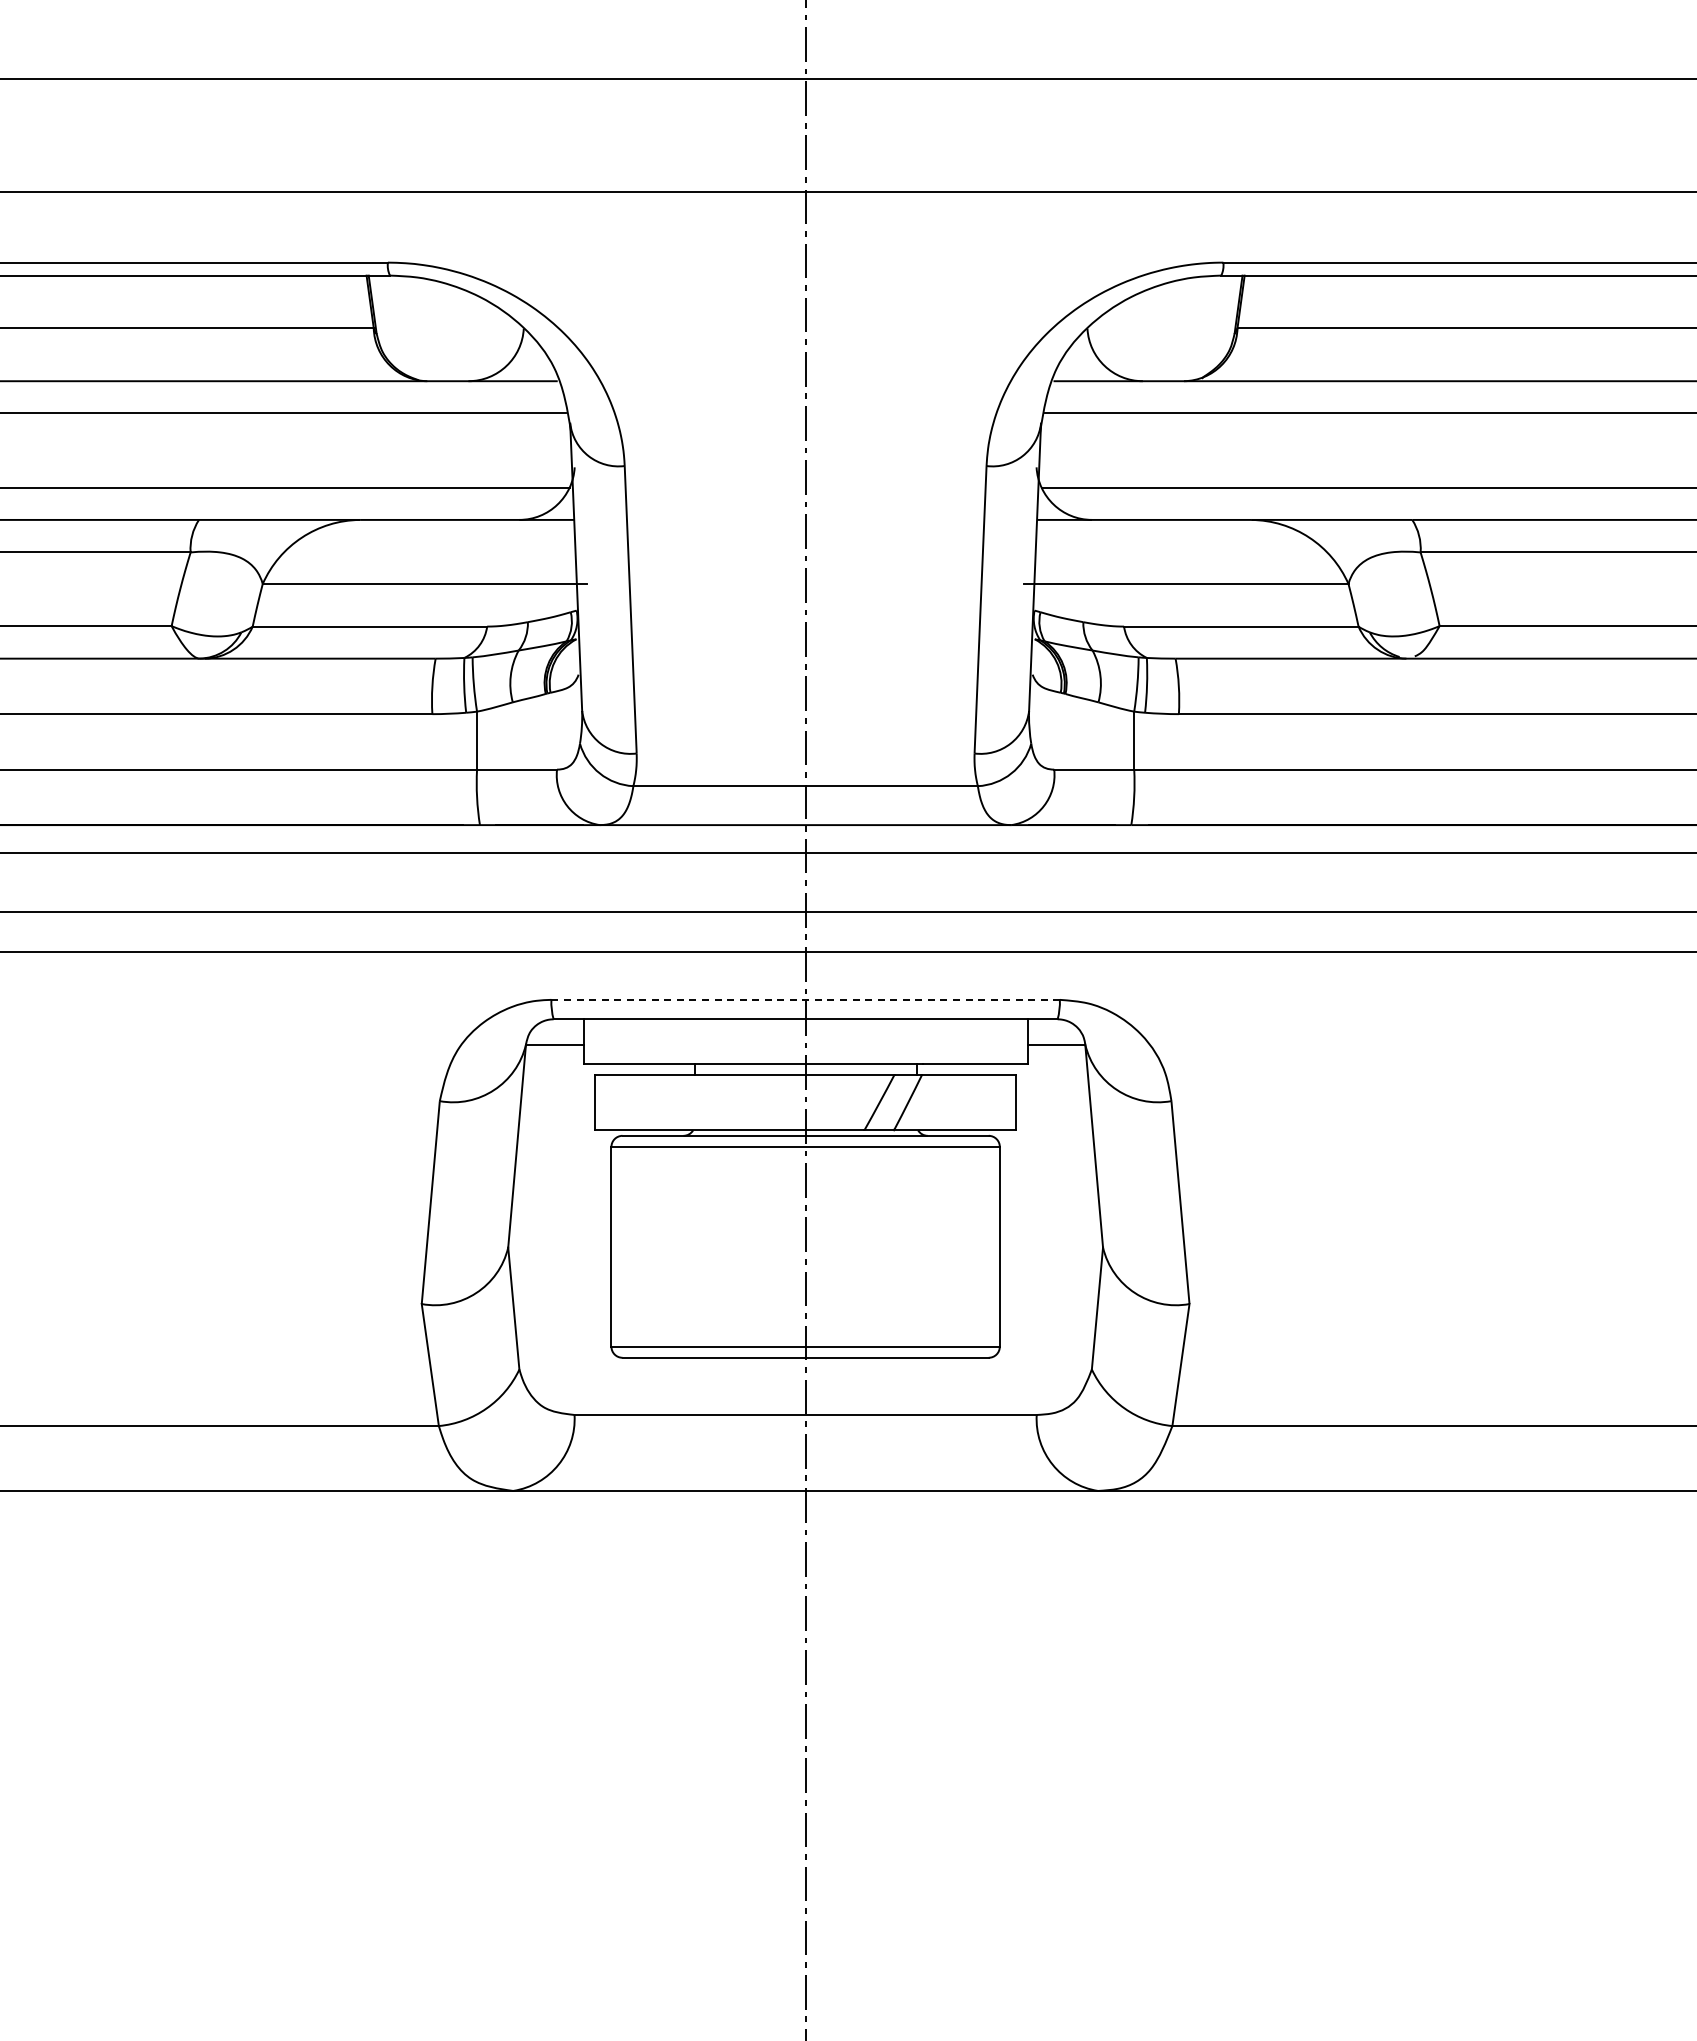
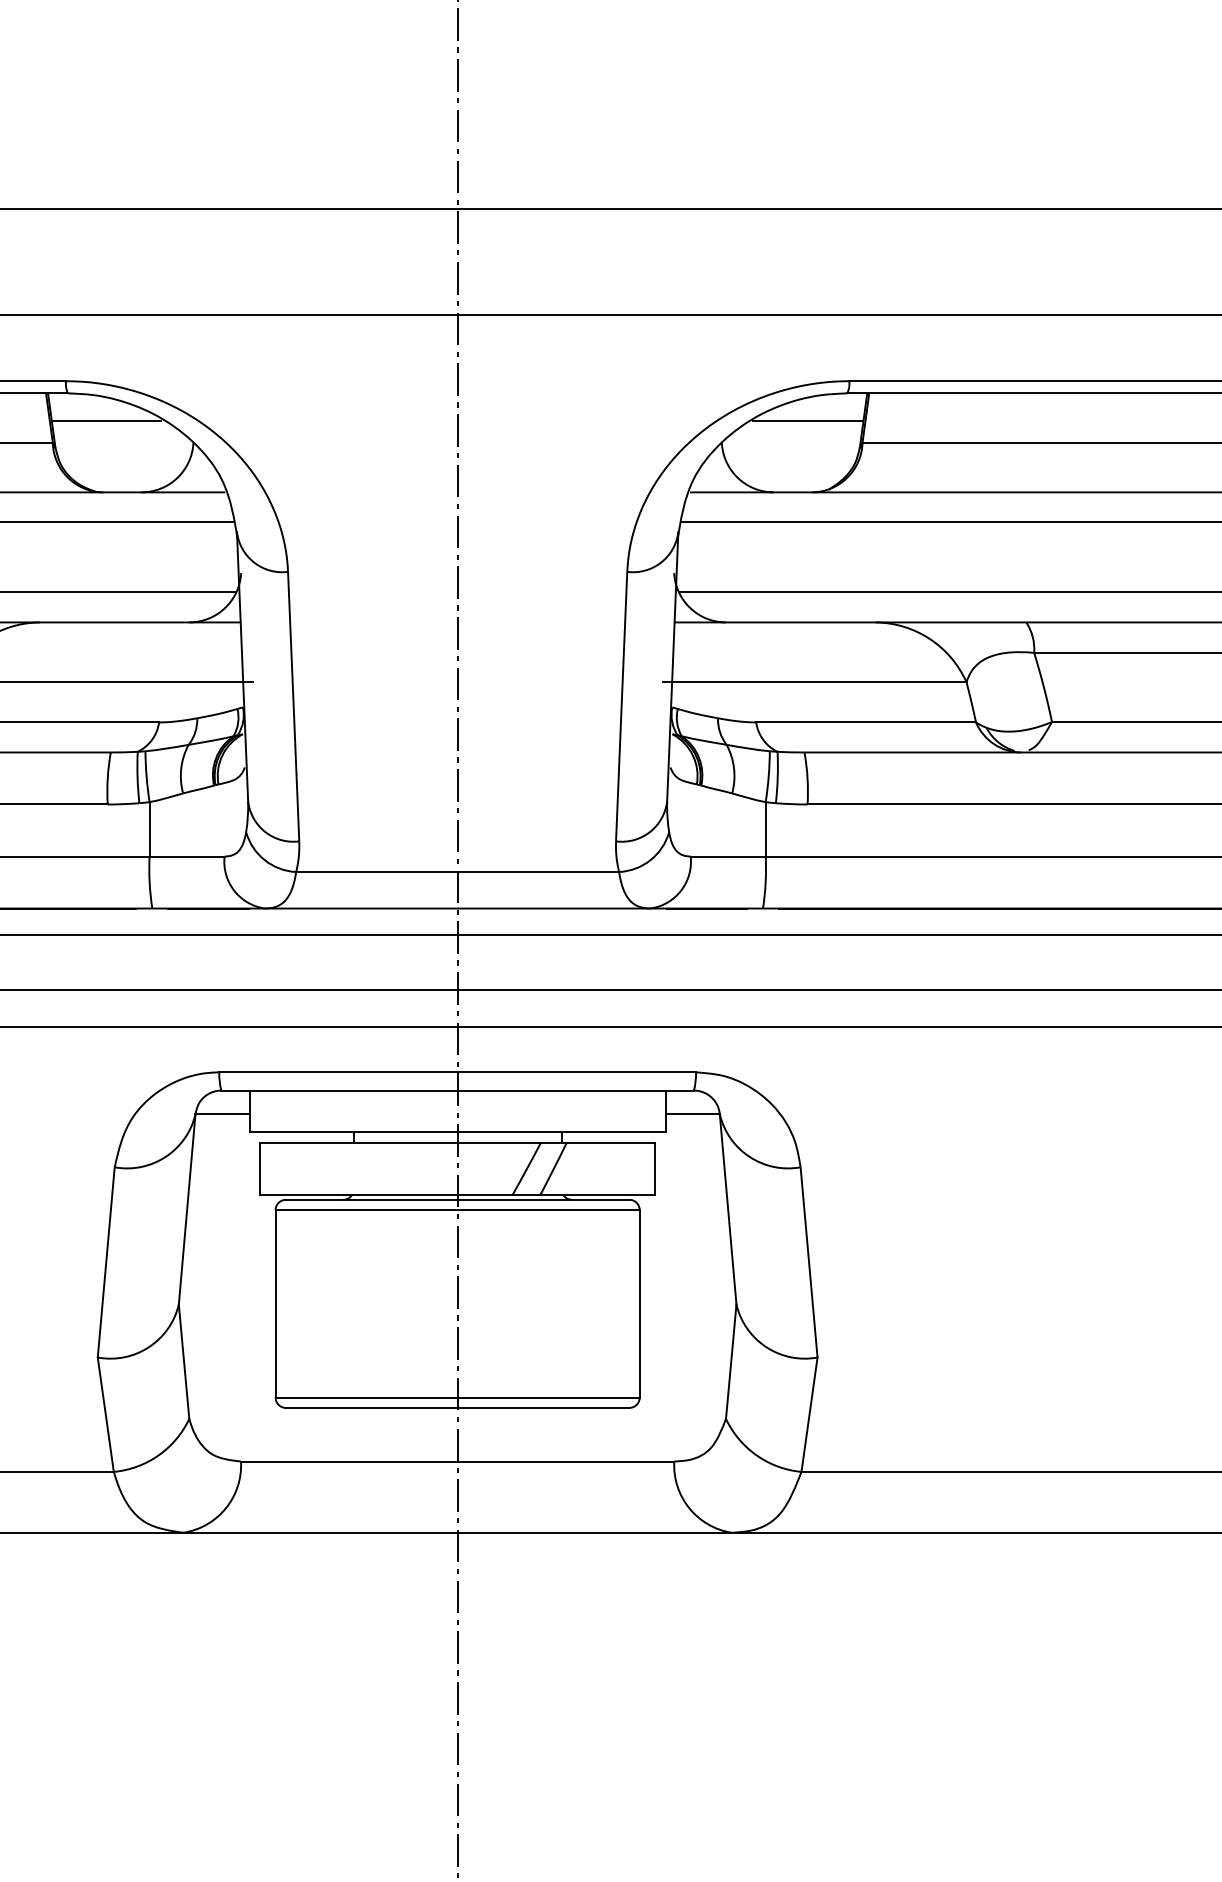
line: (430, 305) -> (105, 421), added
line: (1179, 305) -> (808, 421), added
line: (806, 999) -> (458, 1072), dashed -> solid

